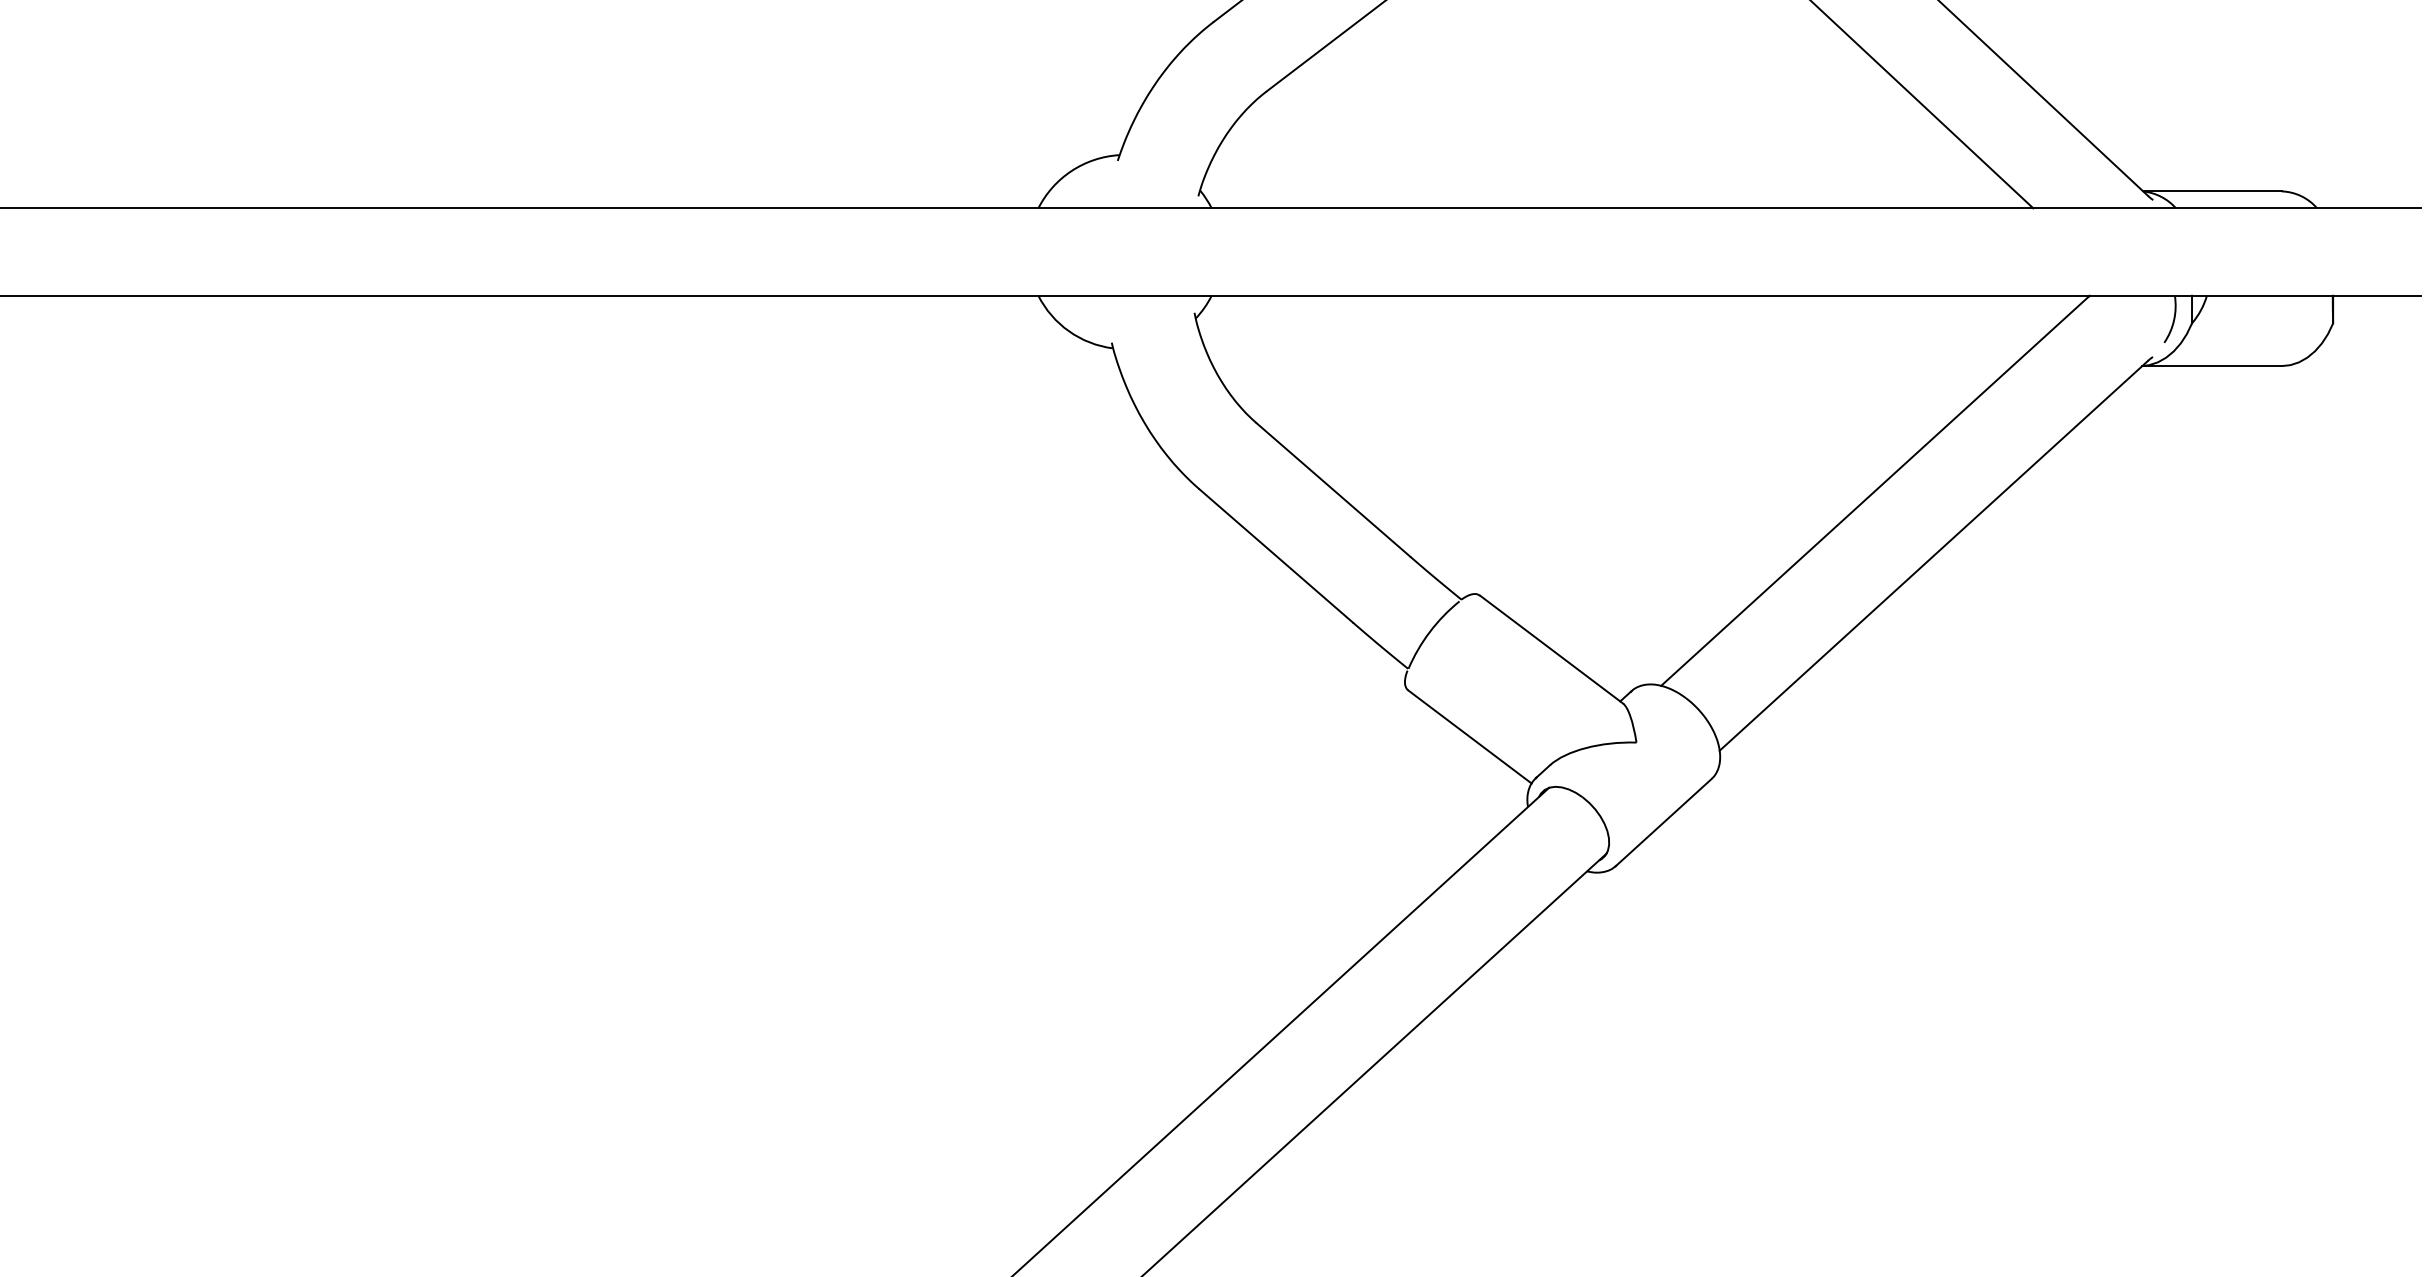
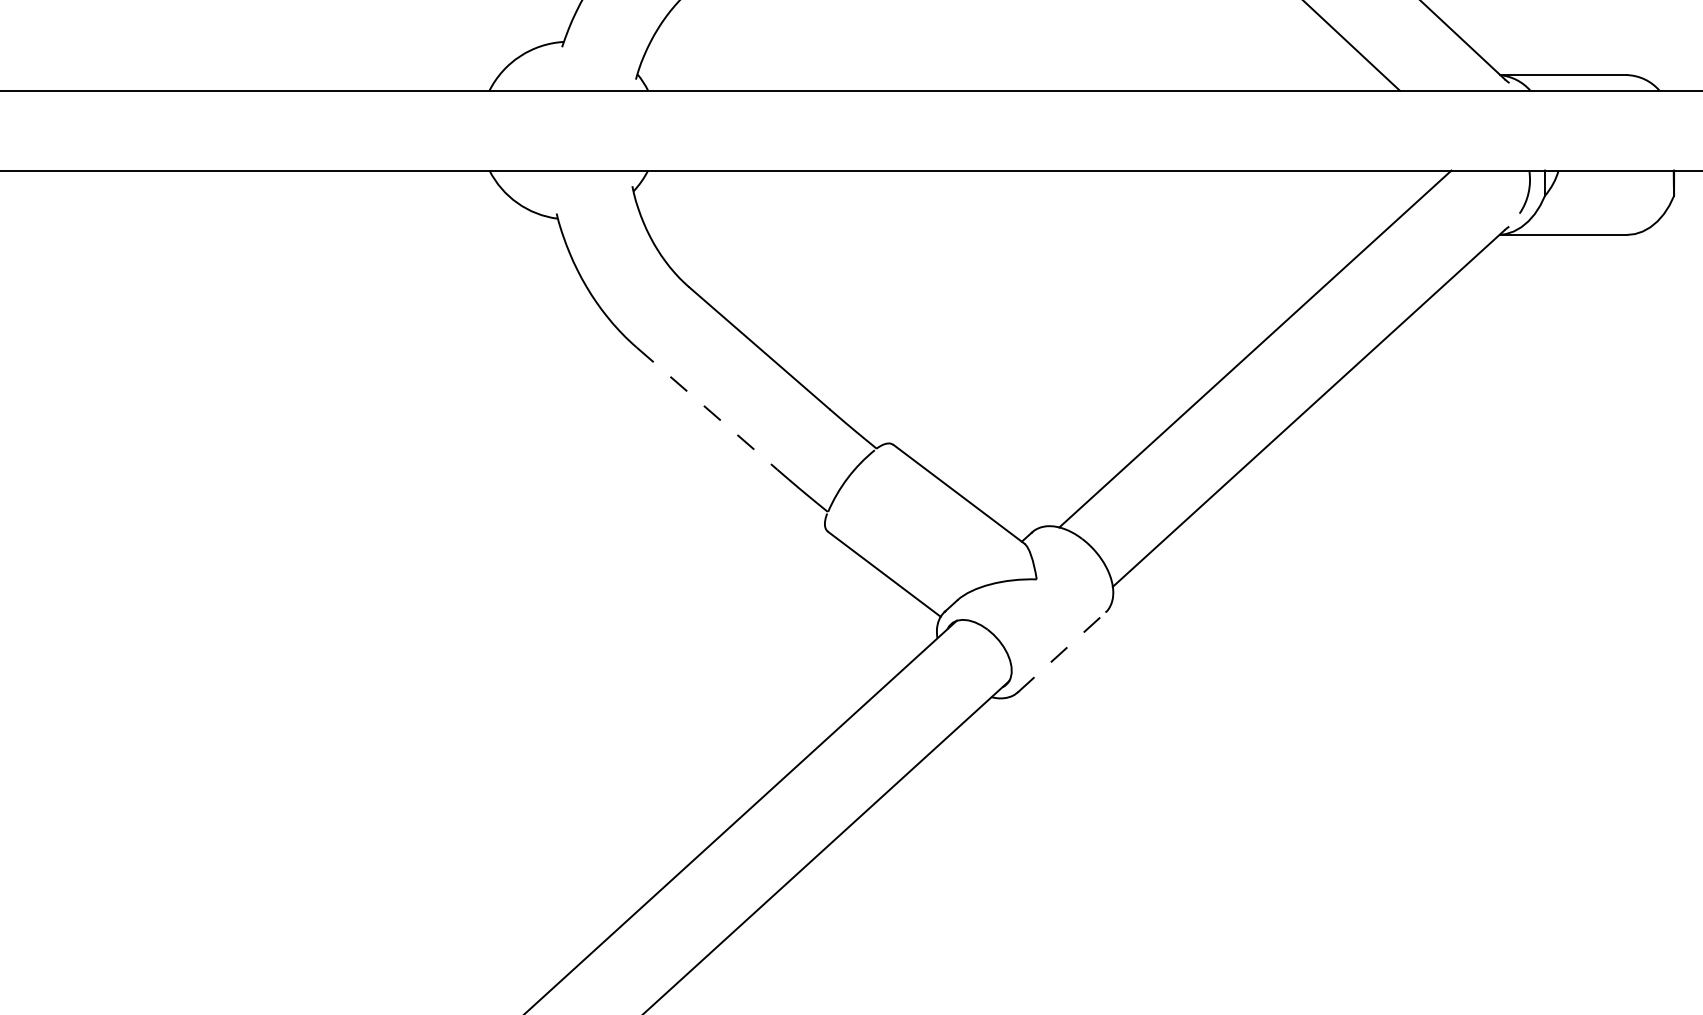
line: (1276, 555) -> (707, 408), solid -> dashed
line: (1664, 822) -> (1062, 652), solid -> dashed

